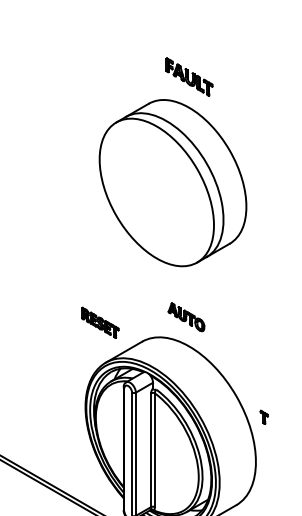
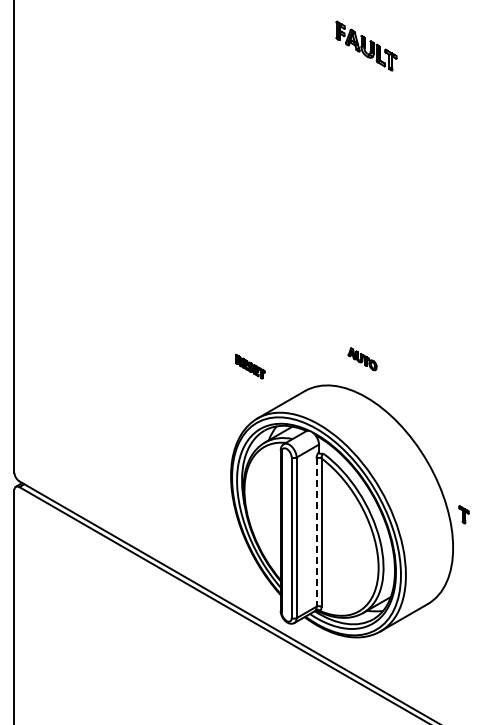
part: (172, 183) -> (344, 184), removed
part: (186, 317) -> (362, 359), size x0.6
part: (100, 322) -> (250, 366), size x0.6
part: (263, 417) -> (463, 514), moved
line: (151, 450) -> (316, 533), solid -> dashed

